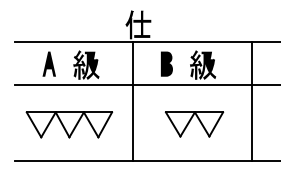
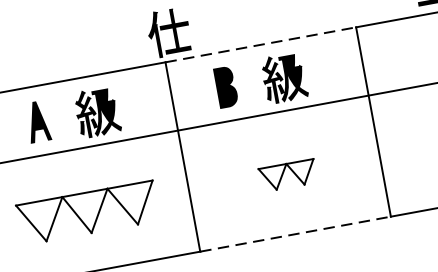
line: (192, 42) -> (260, 45), solid -> dashed
part: (194, 124) -> (288, 175), size x0.6
line: (192, 160) -> (295, 233), solid -> dashed

